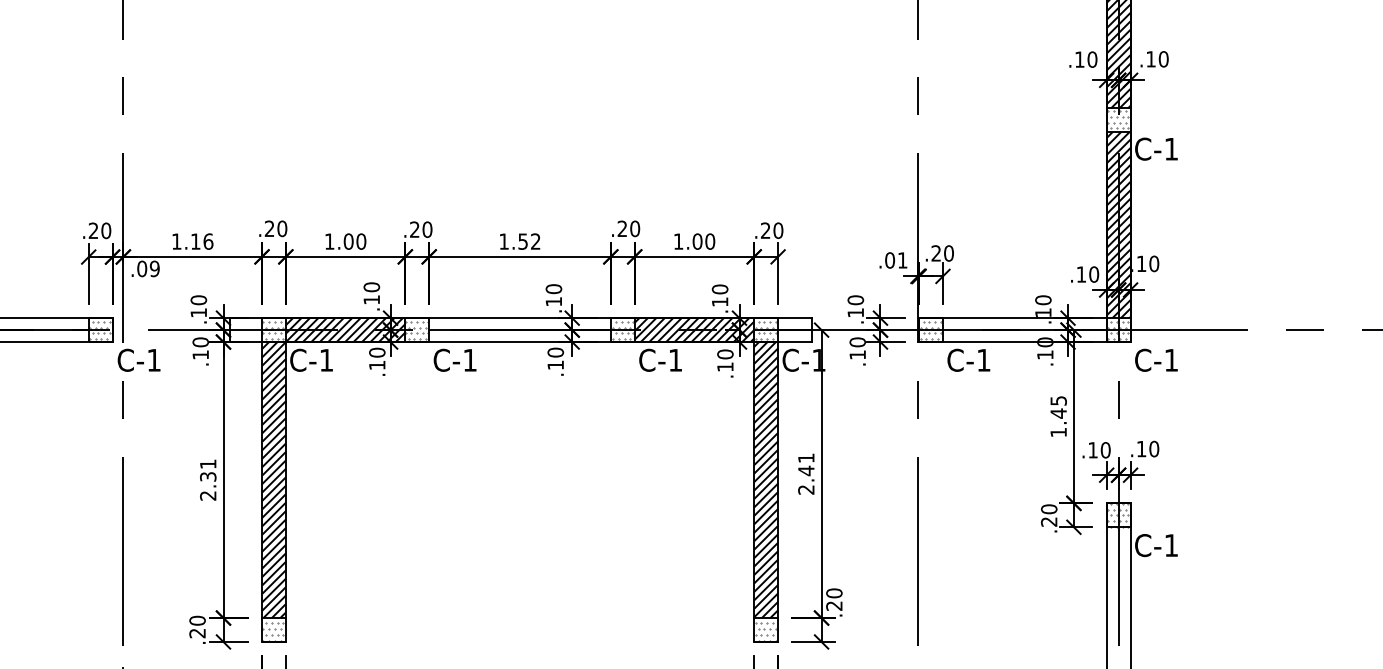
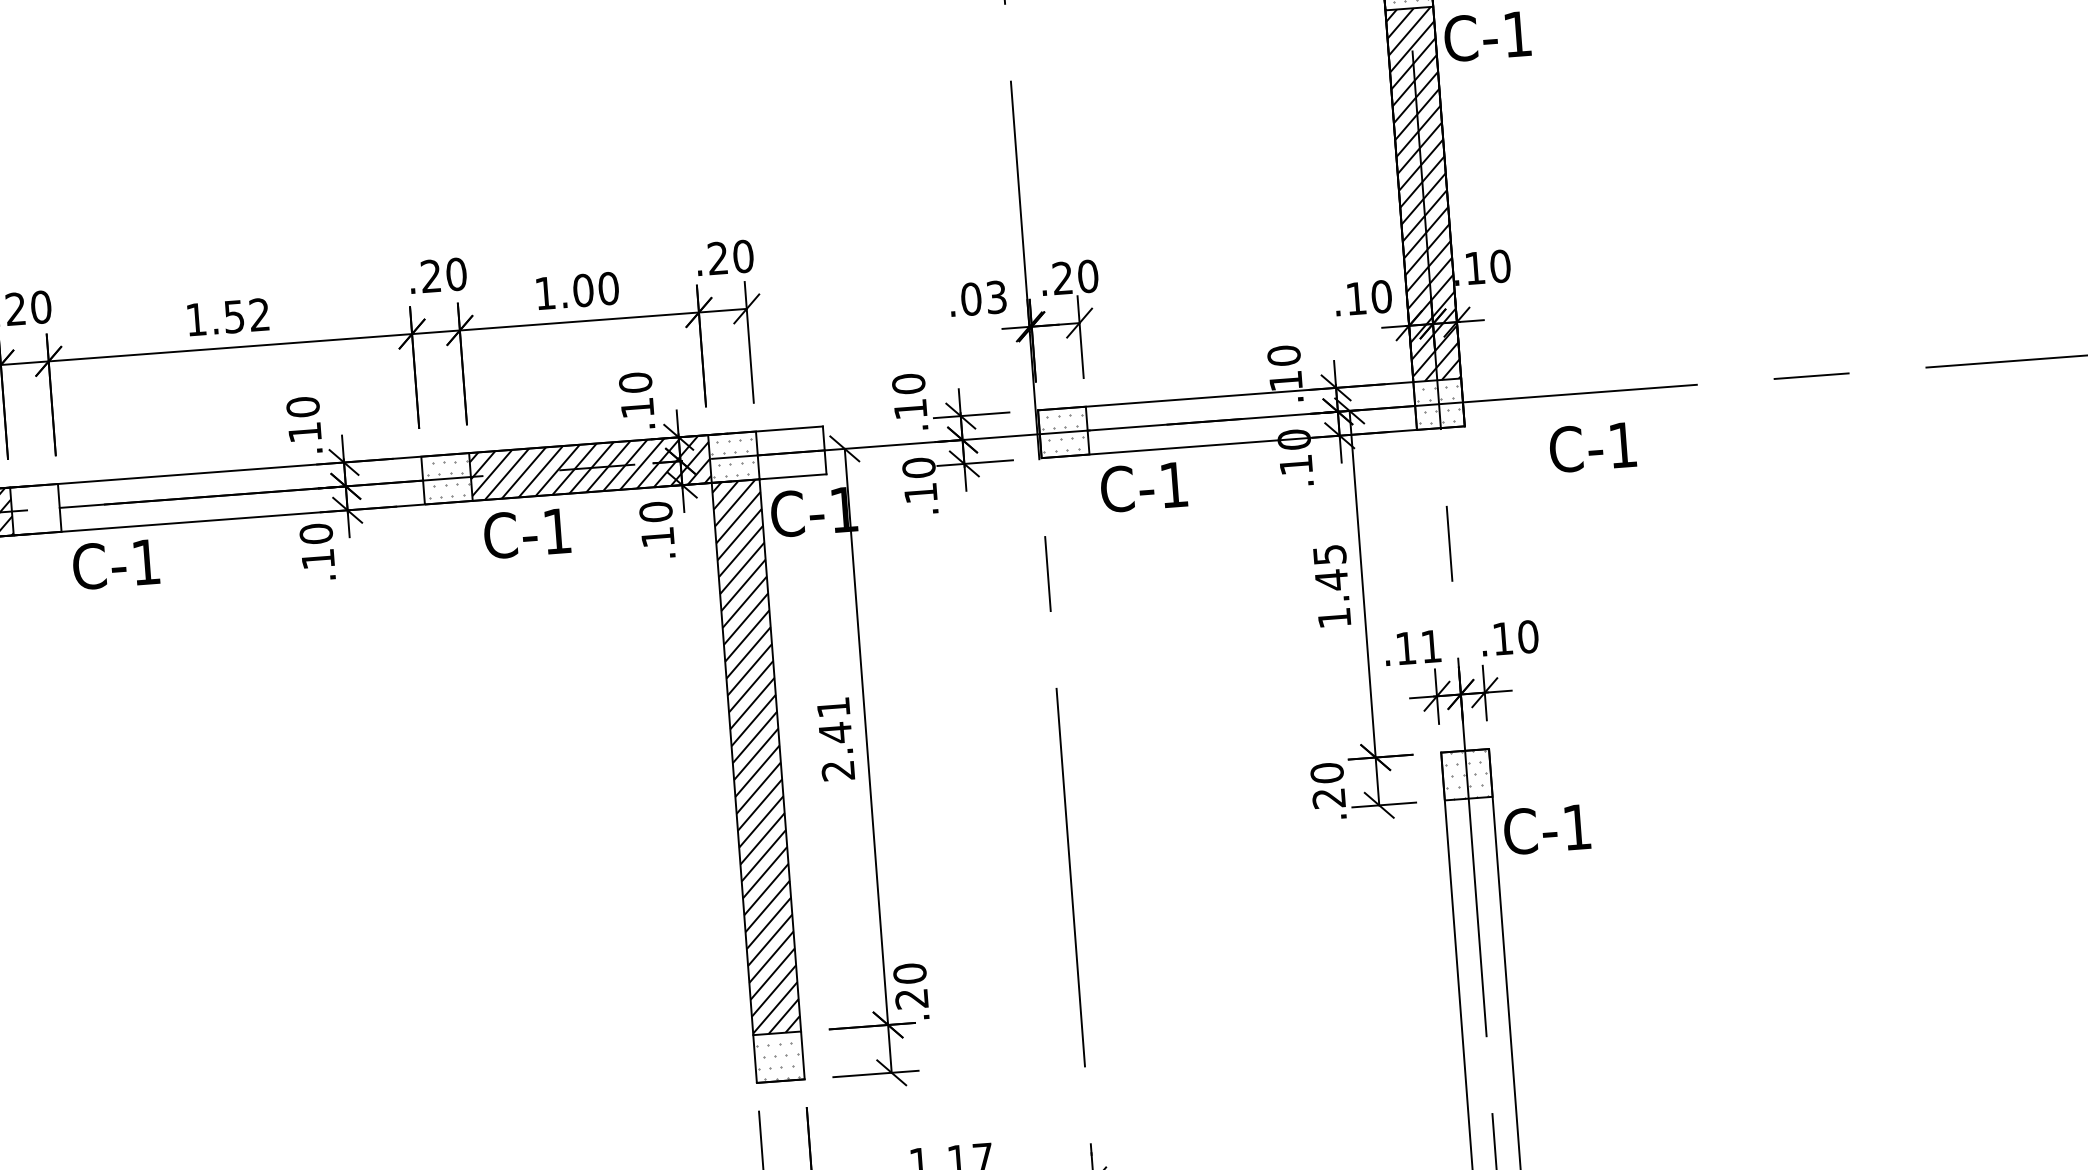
text: (902, 260) -> (996, 297), .01 -> .03
hatch: (416, 329) -> (34, 508), removed
text: (1156, 359) -> (1592, 445), moved
text: (1105, 450) -> (1430, 647), .10 -> .11

